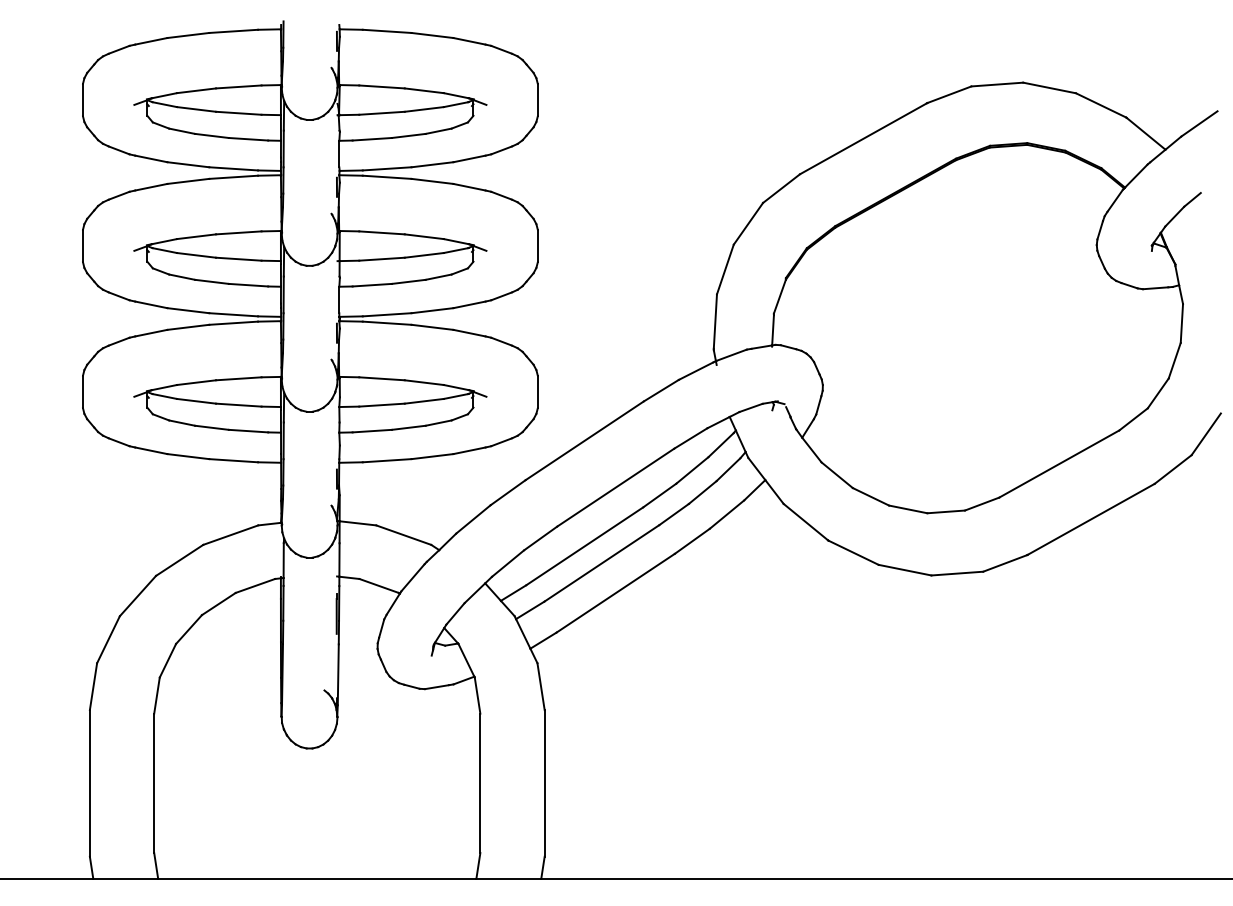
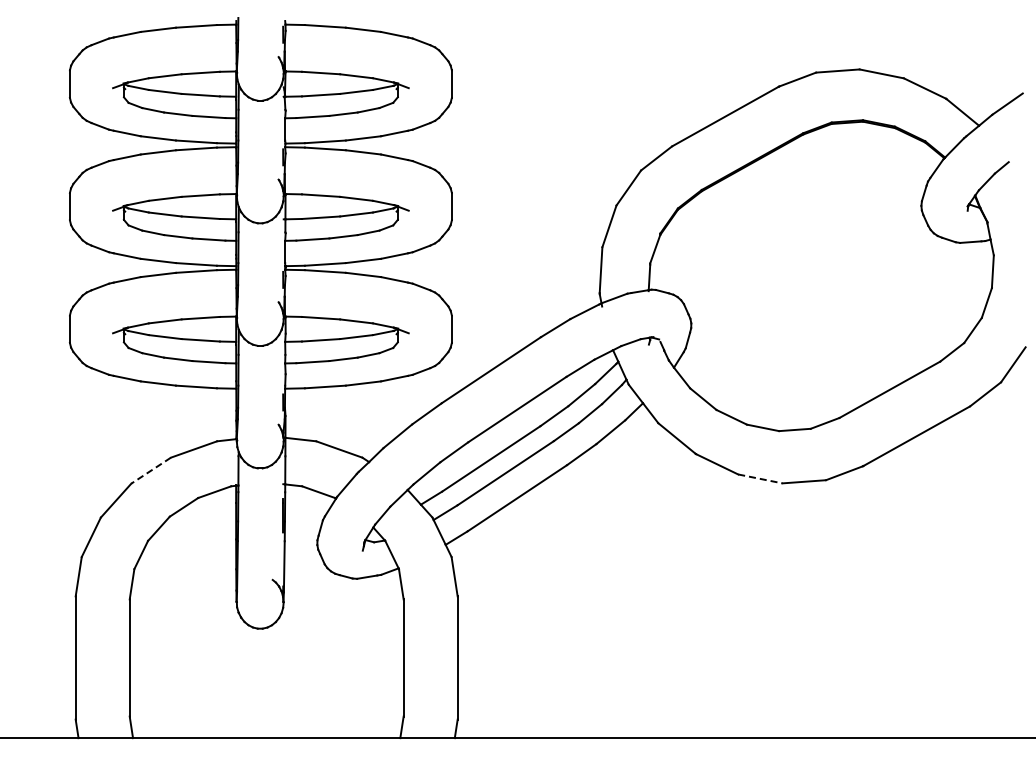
line: (180, 560) -> (151, 470), solid -> dashed
line: (905, 569) -> (760, 478), solid -> dashed

